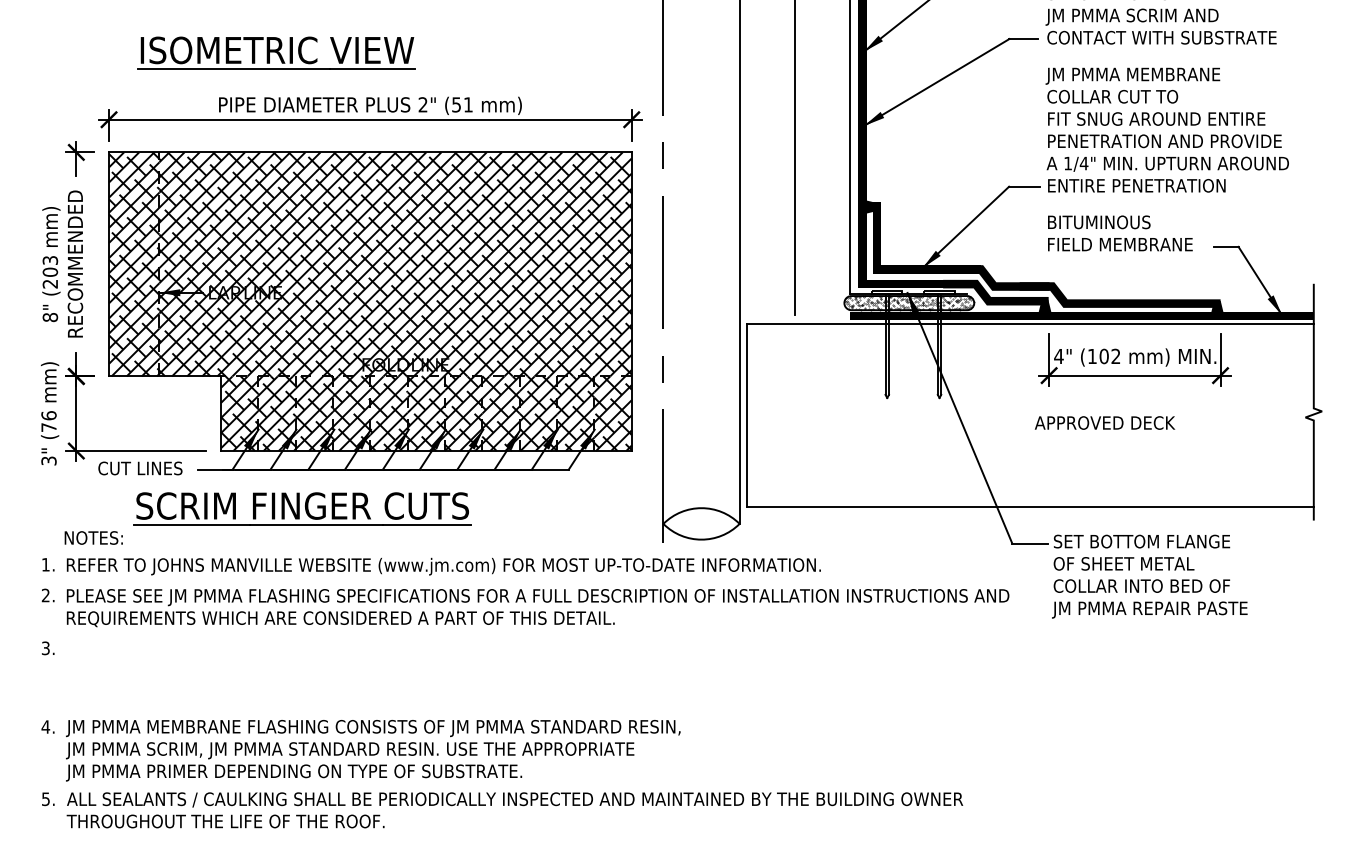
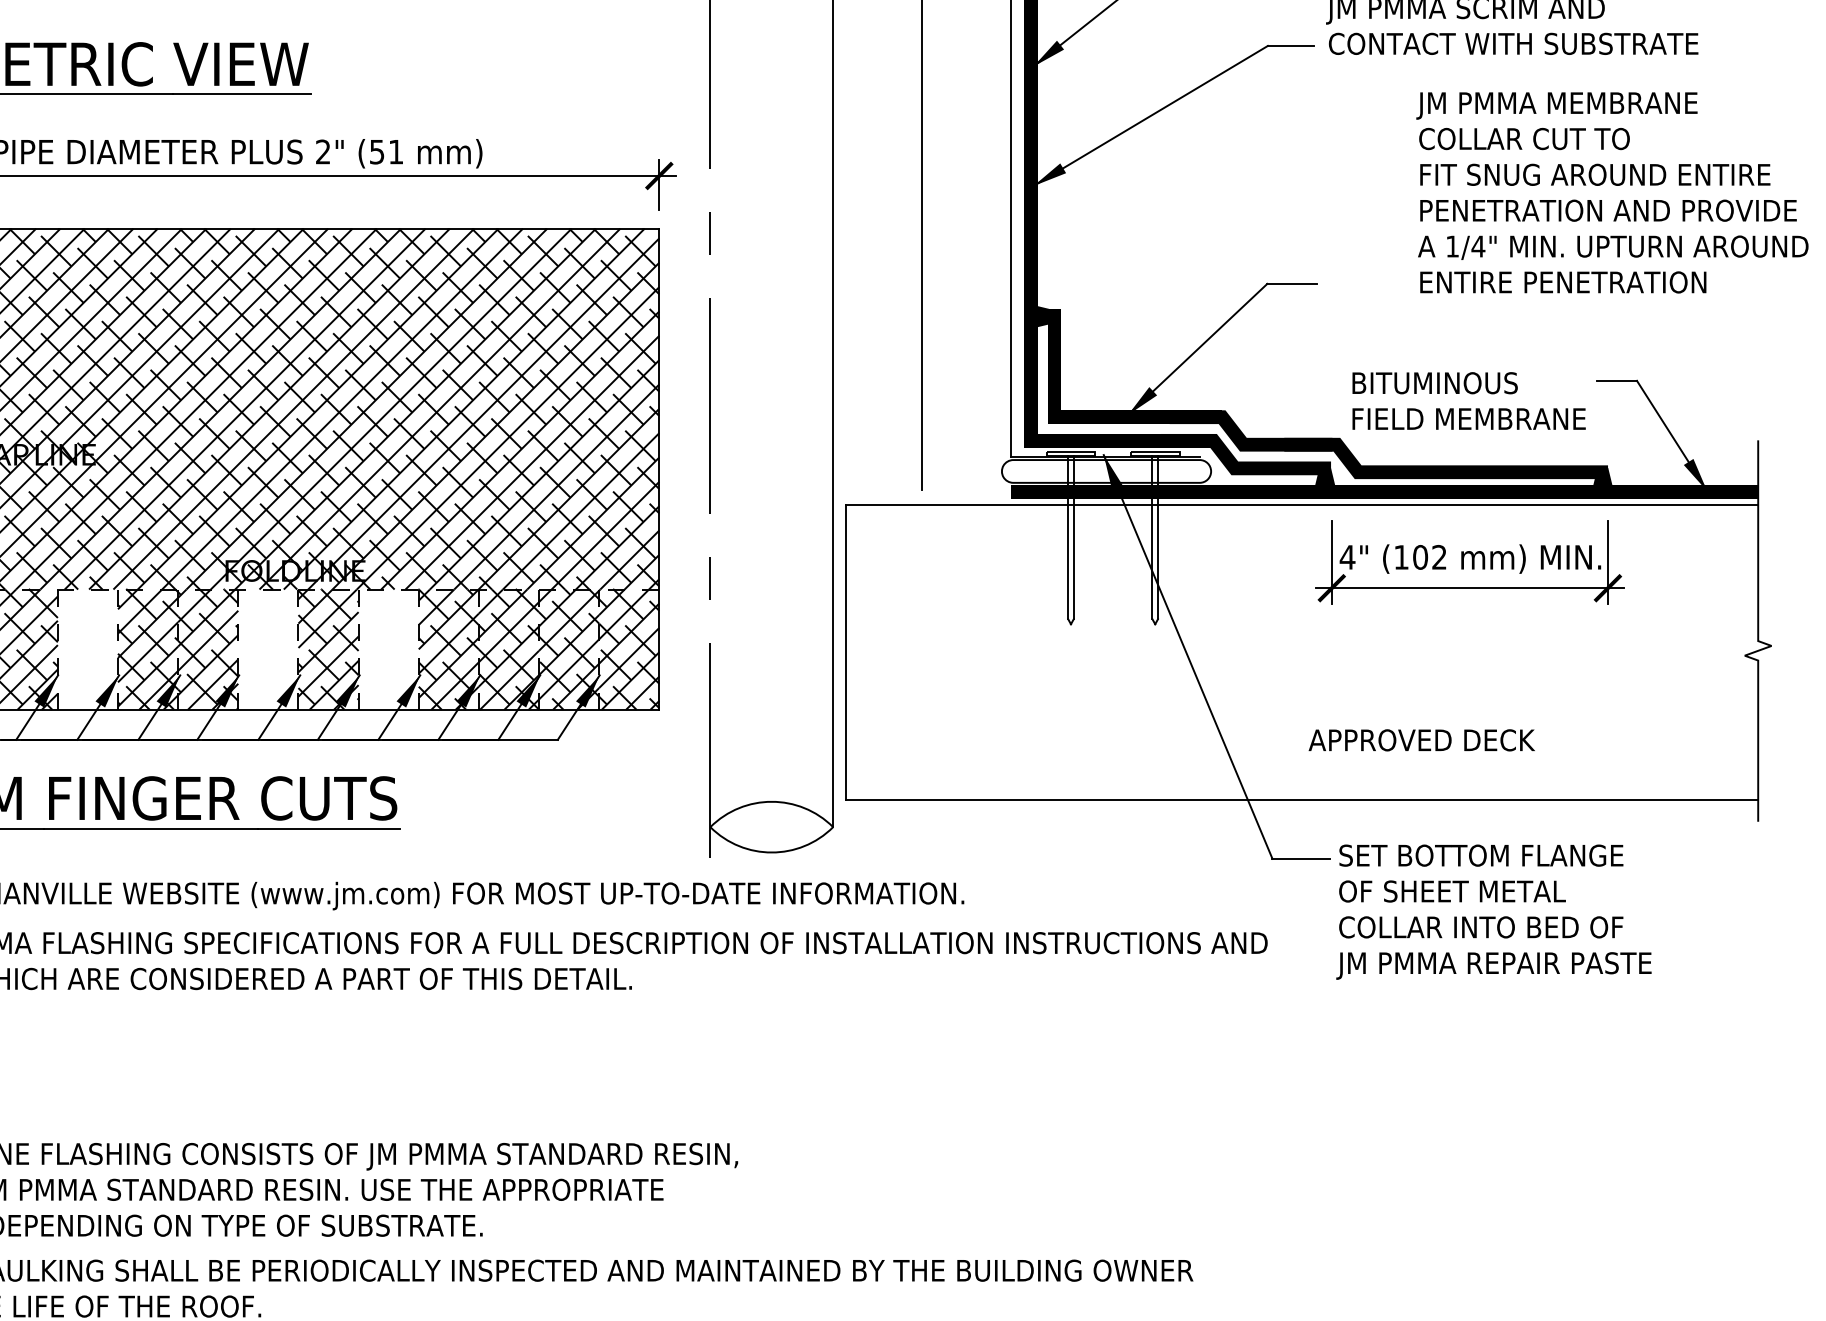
text: (1166, 129) -> (1611, 191), moved
text: (1120, 233) -> (1469, 401), moved
hatch: (909, 303) -> (1106, 472), removed
hatch: (276, 413) -> (87, 649), removed
hatch: (388, 413) -> (267, 649), removed
hatch: (463, 413) -> (388, 649), removed
text: (1104, 422) -> (1420, 739), moved

